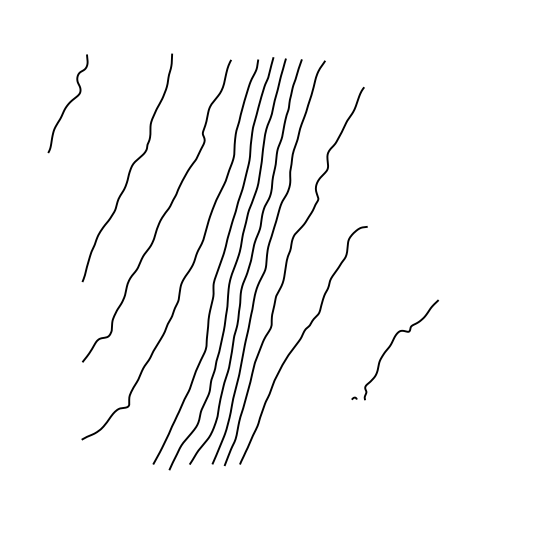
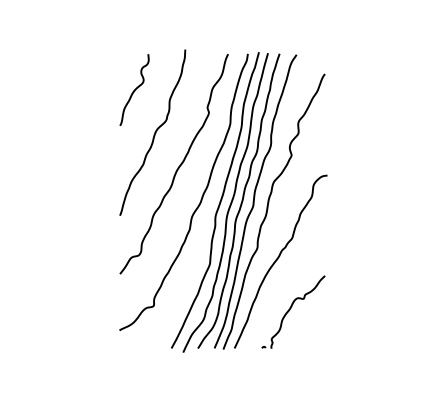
curve: (67, 104) -> (134, 90), moved
part: (395, 349) -> (293, 311), moved

